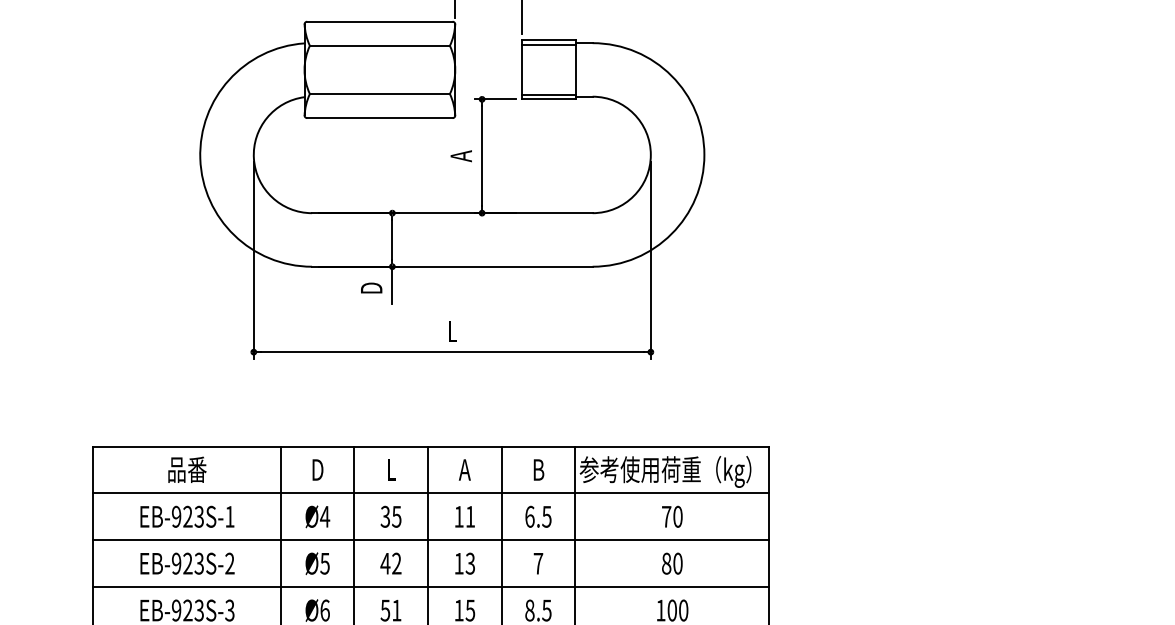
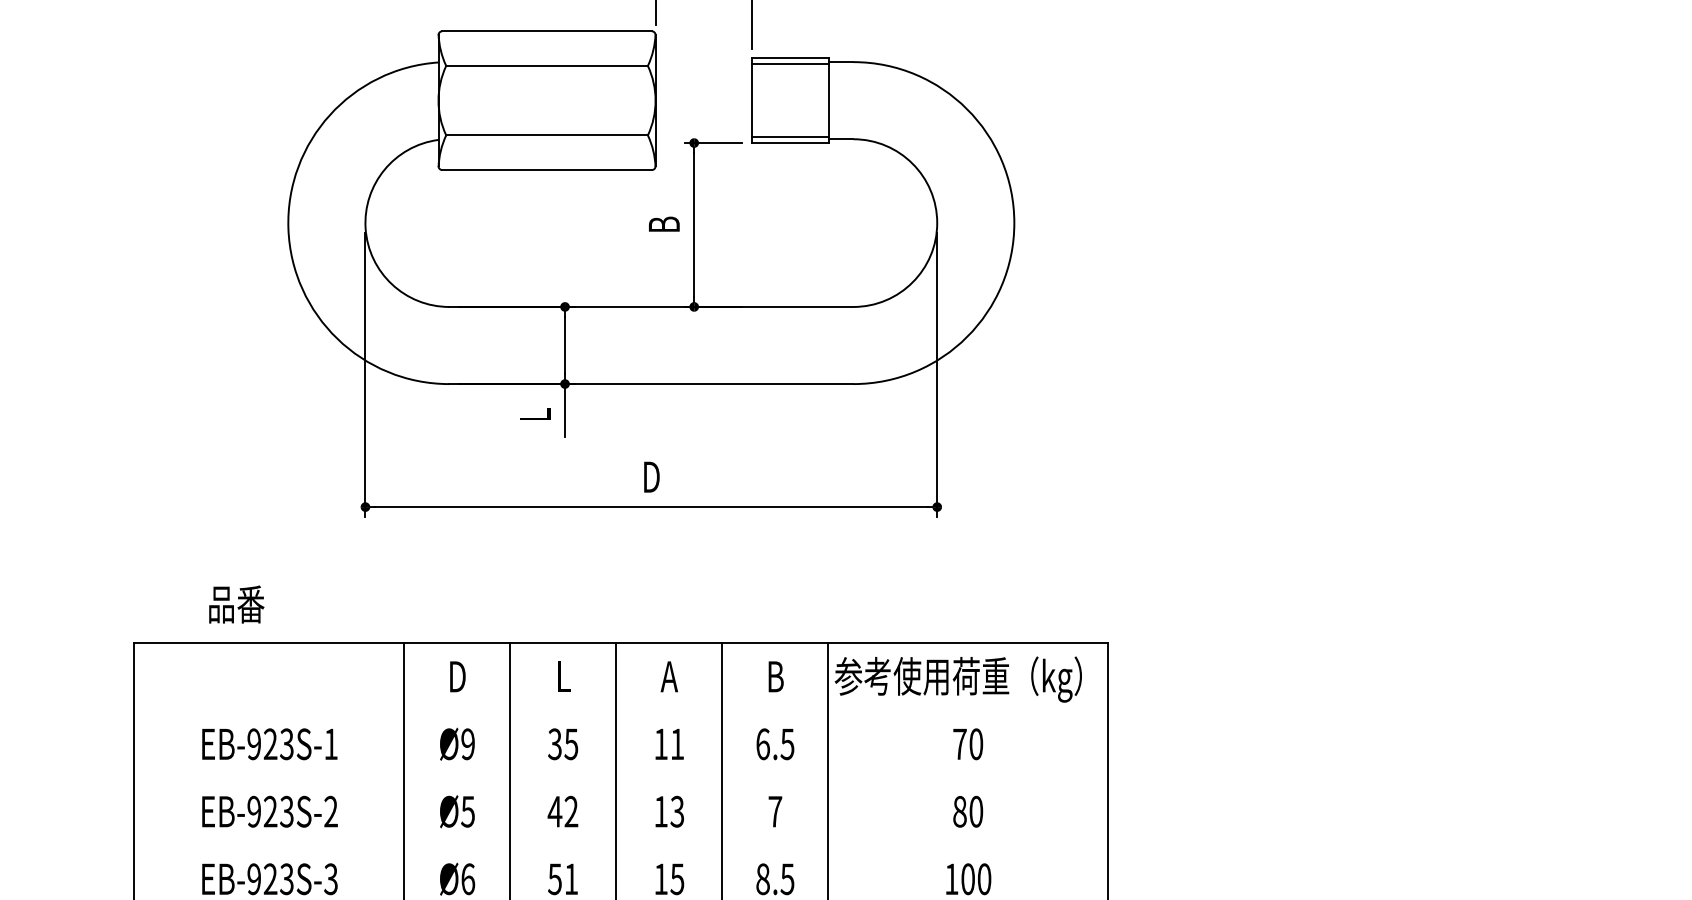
text: (460, 156) -> (663, 225), A -> B
text: (371, 287) -> (534, 413), D -> L
text: (452, 331) -> (651, 477), L -> D
text: (187, 469) -> (236, 604), moved
line: (431, 493) -> (621, 710), removed
text: (325, 516) -> (468, 743), Ø4 -> Ø9
line: (431, 540) -> (621, 778), removed
line: (431, 587) -> (621, 846), removed

